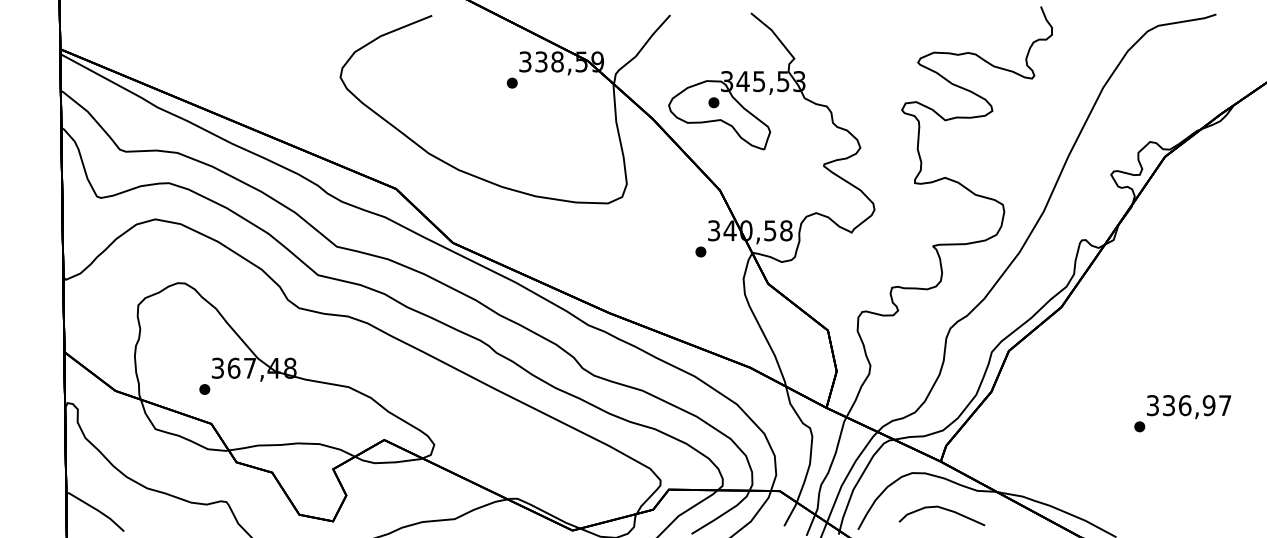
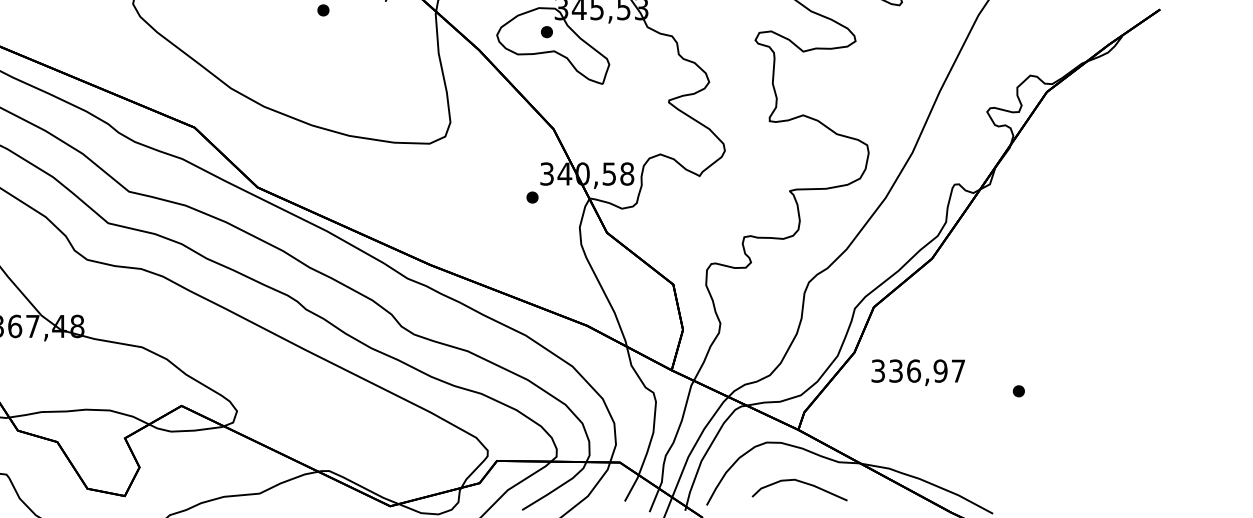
text: (1188, 406) -> (917, 372), moved

